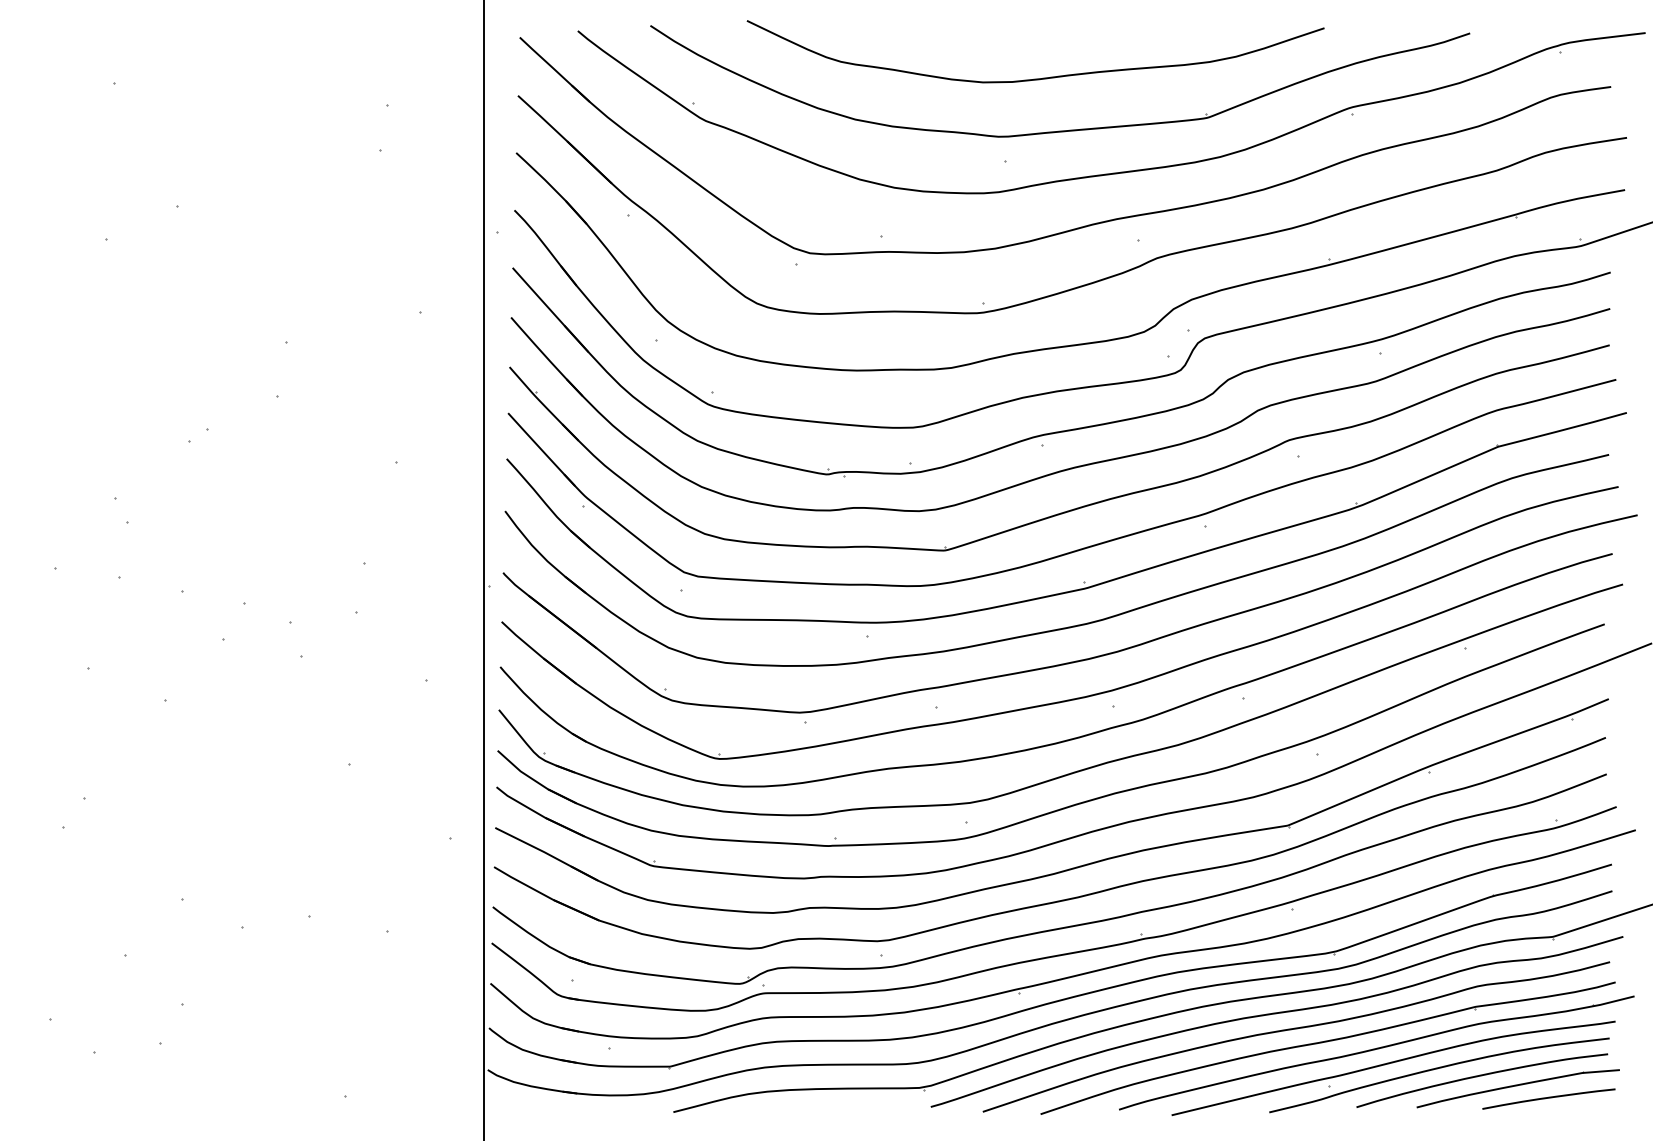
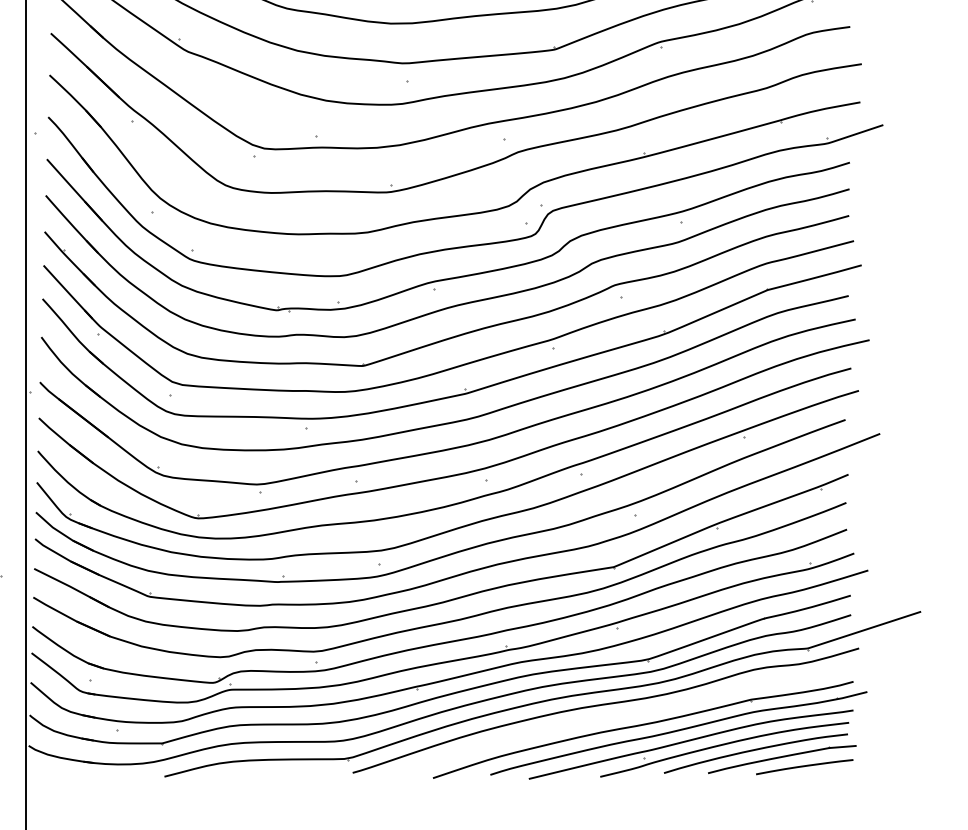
curve: (1296, 1029) -> (620, 716), removed

